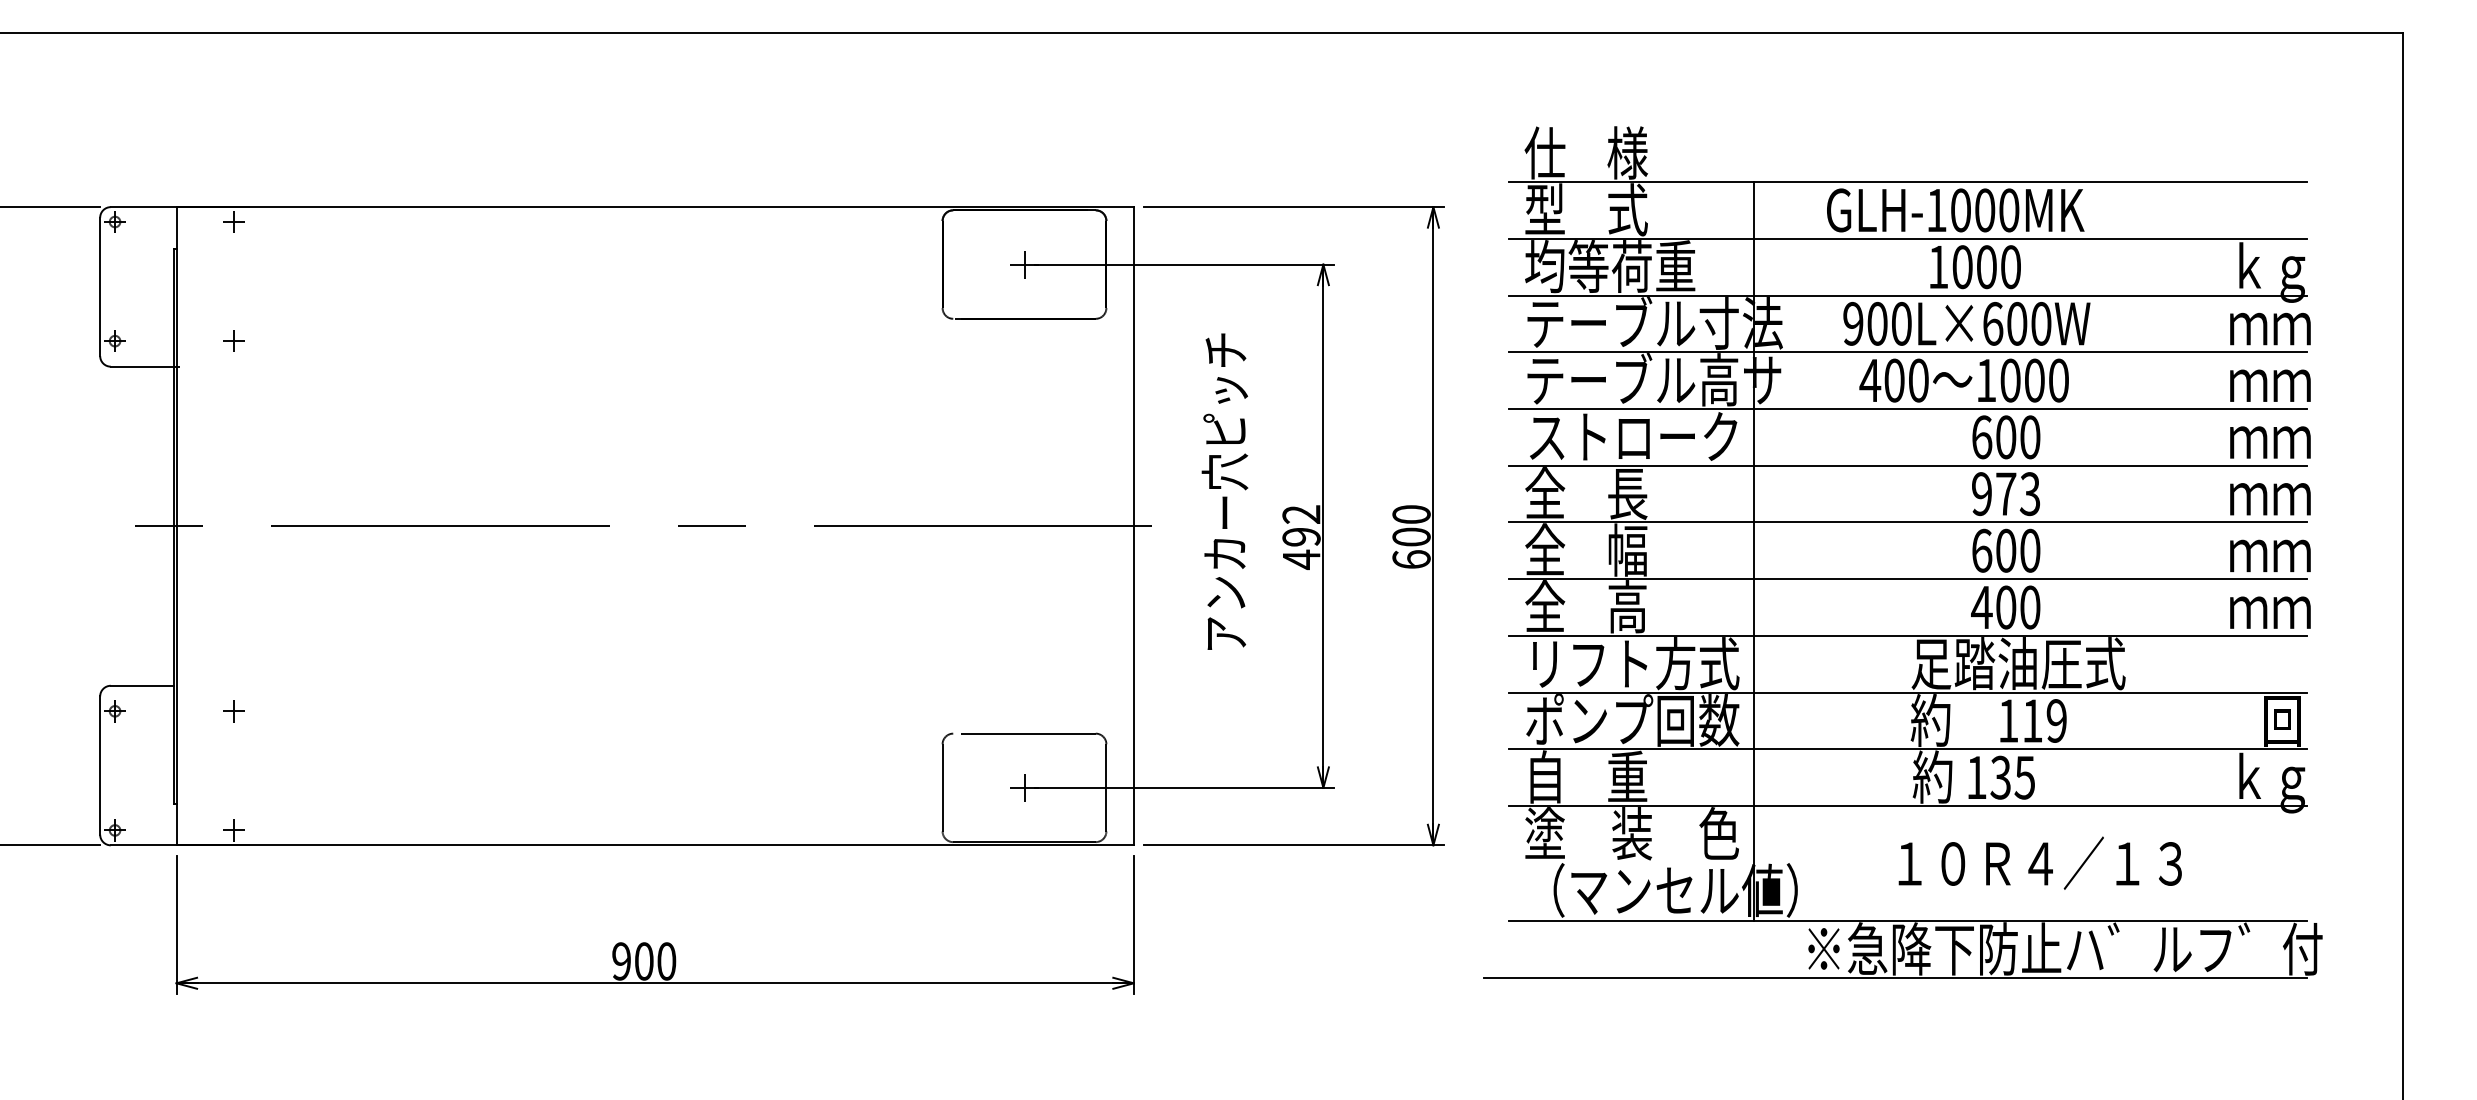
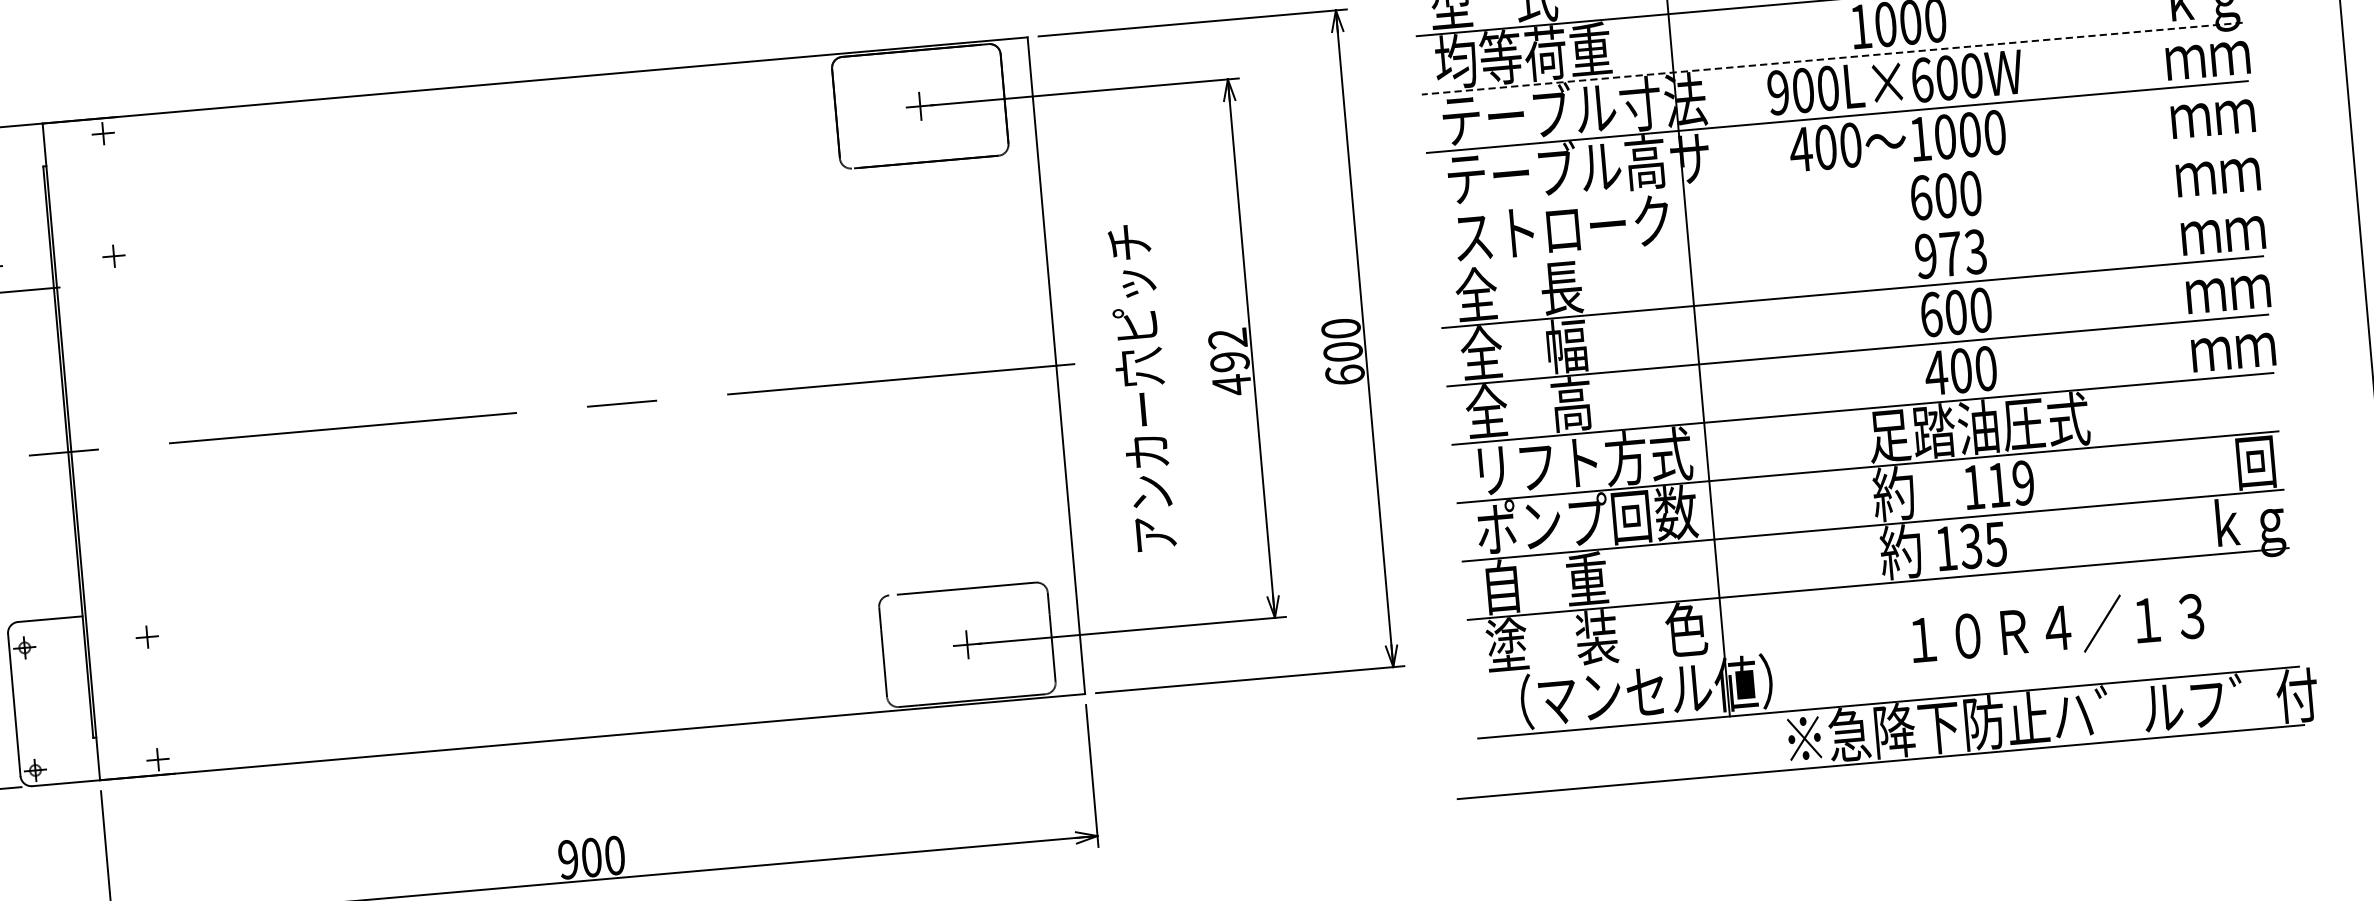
line: (1908, 295) -> (1832, 58), solid -> dashed
line: (1907, 409) -> (1841, 175), removed
line: (1907, 465) -> (1846, 233), removed
text: (1224, 491) -> (1140, 387), moved
text: (2039, 862) -> (2056, 626), moved

